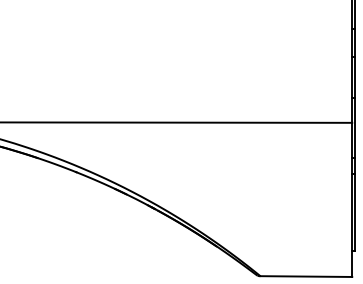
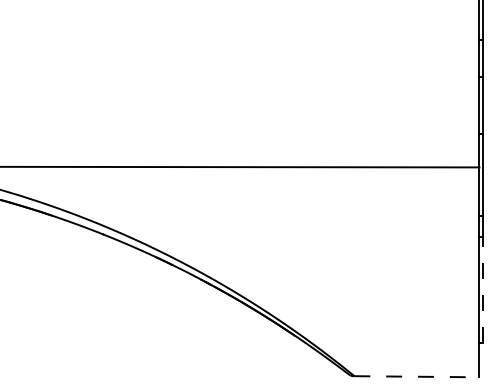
line: (355, 212) -> (483, 289), solid -> dashed
line: (305, 276) -> (416, 376), solid -> dashed

